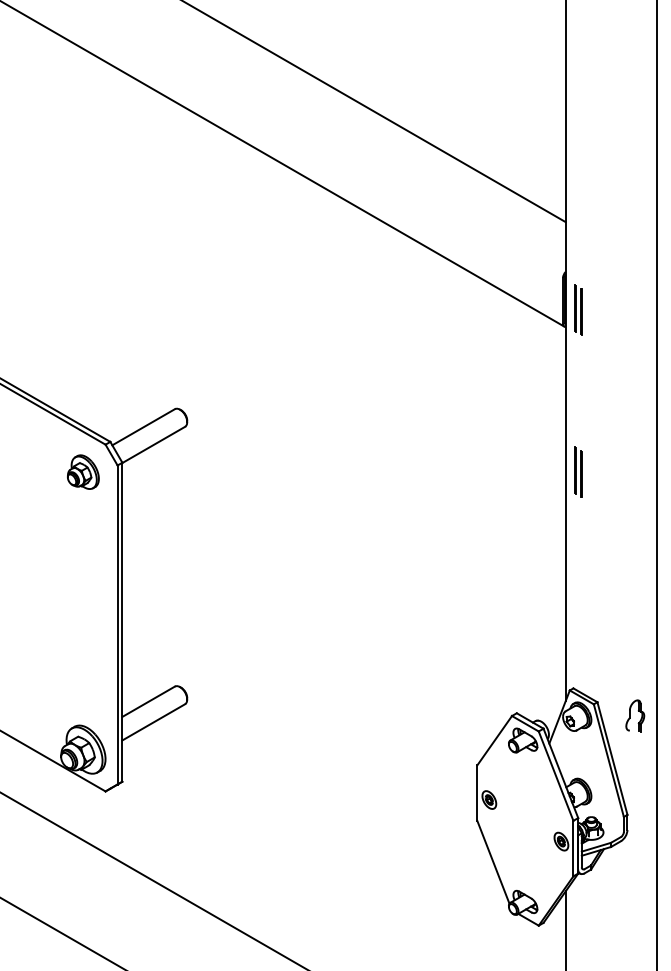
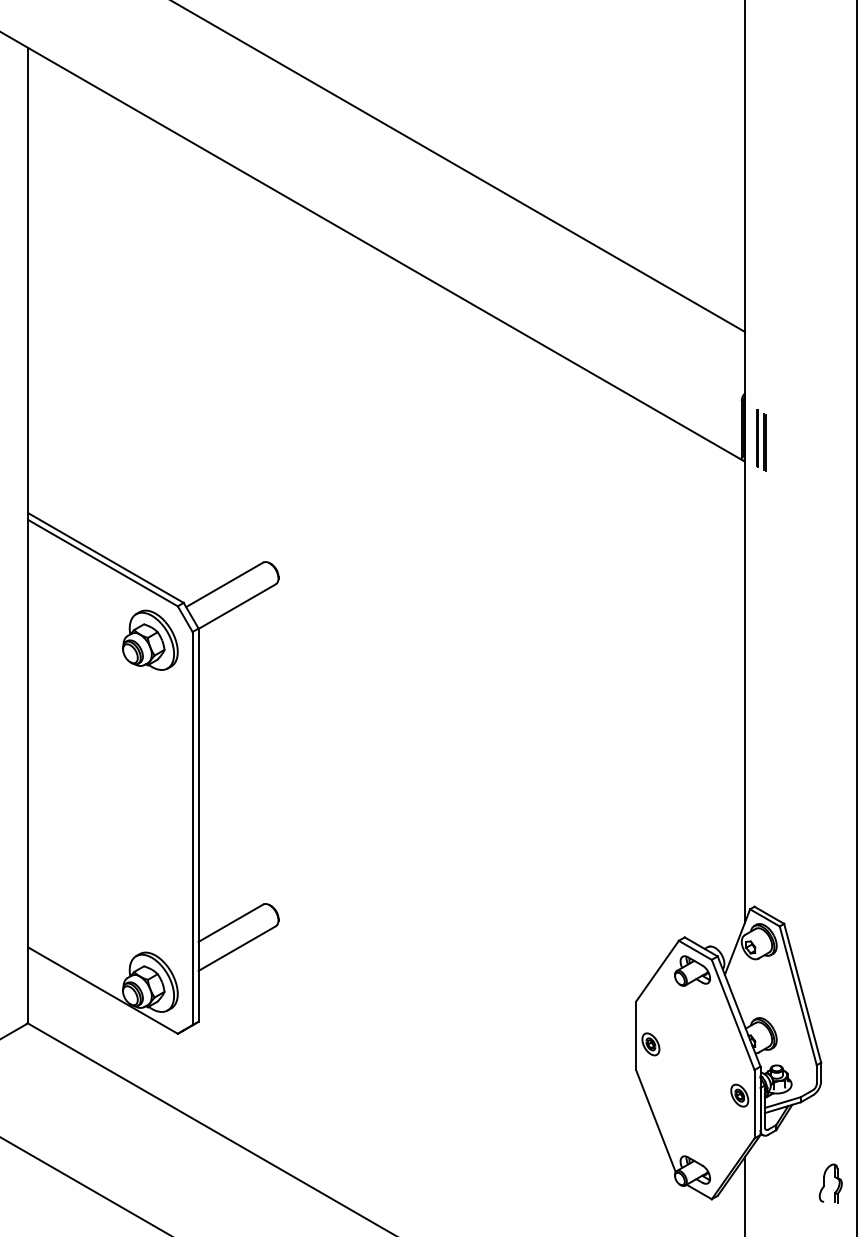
part: (83, 471) -> (150, 639), size x1.43
part: (579, 472) -> (761, 640), removed
part: (635, 715) -> (830, 1183), moved

